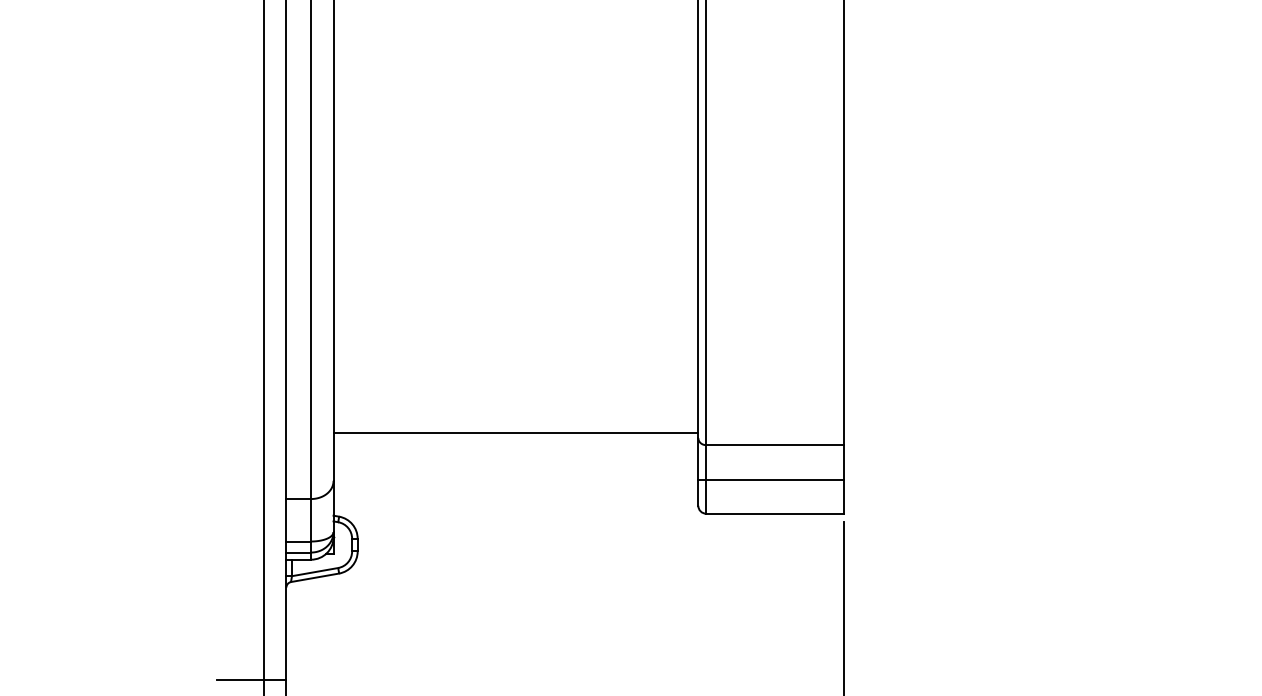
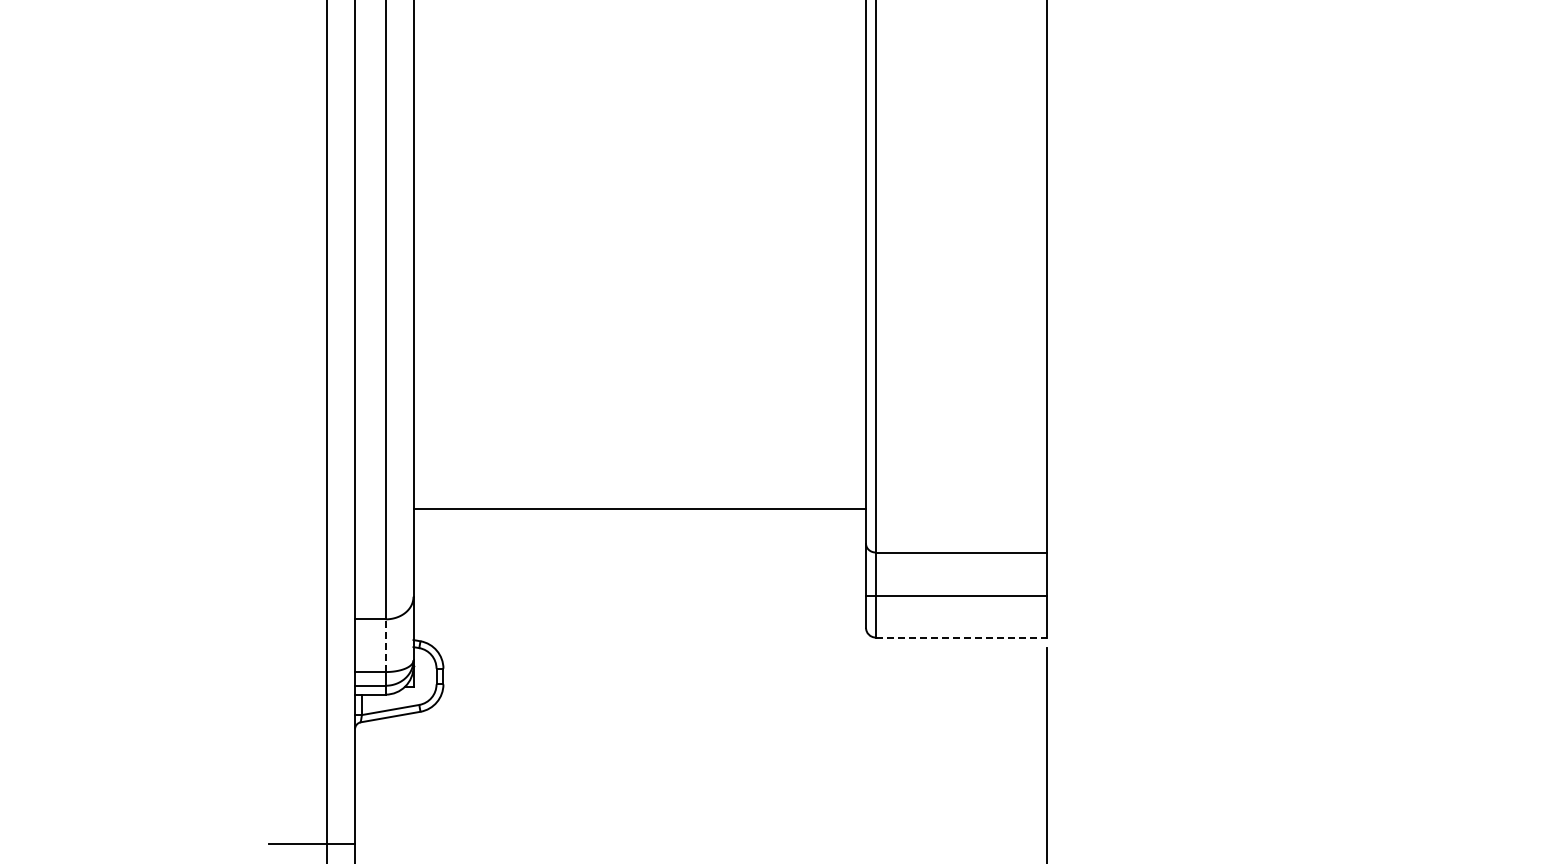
line: (515, 433) -> (639, 509), moved
line: (775, 513) -> (961, 637), solid -> dashed
line: (310, 520) -> (385, 645), solid -> dashed

